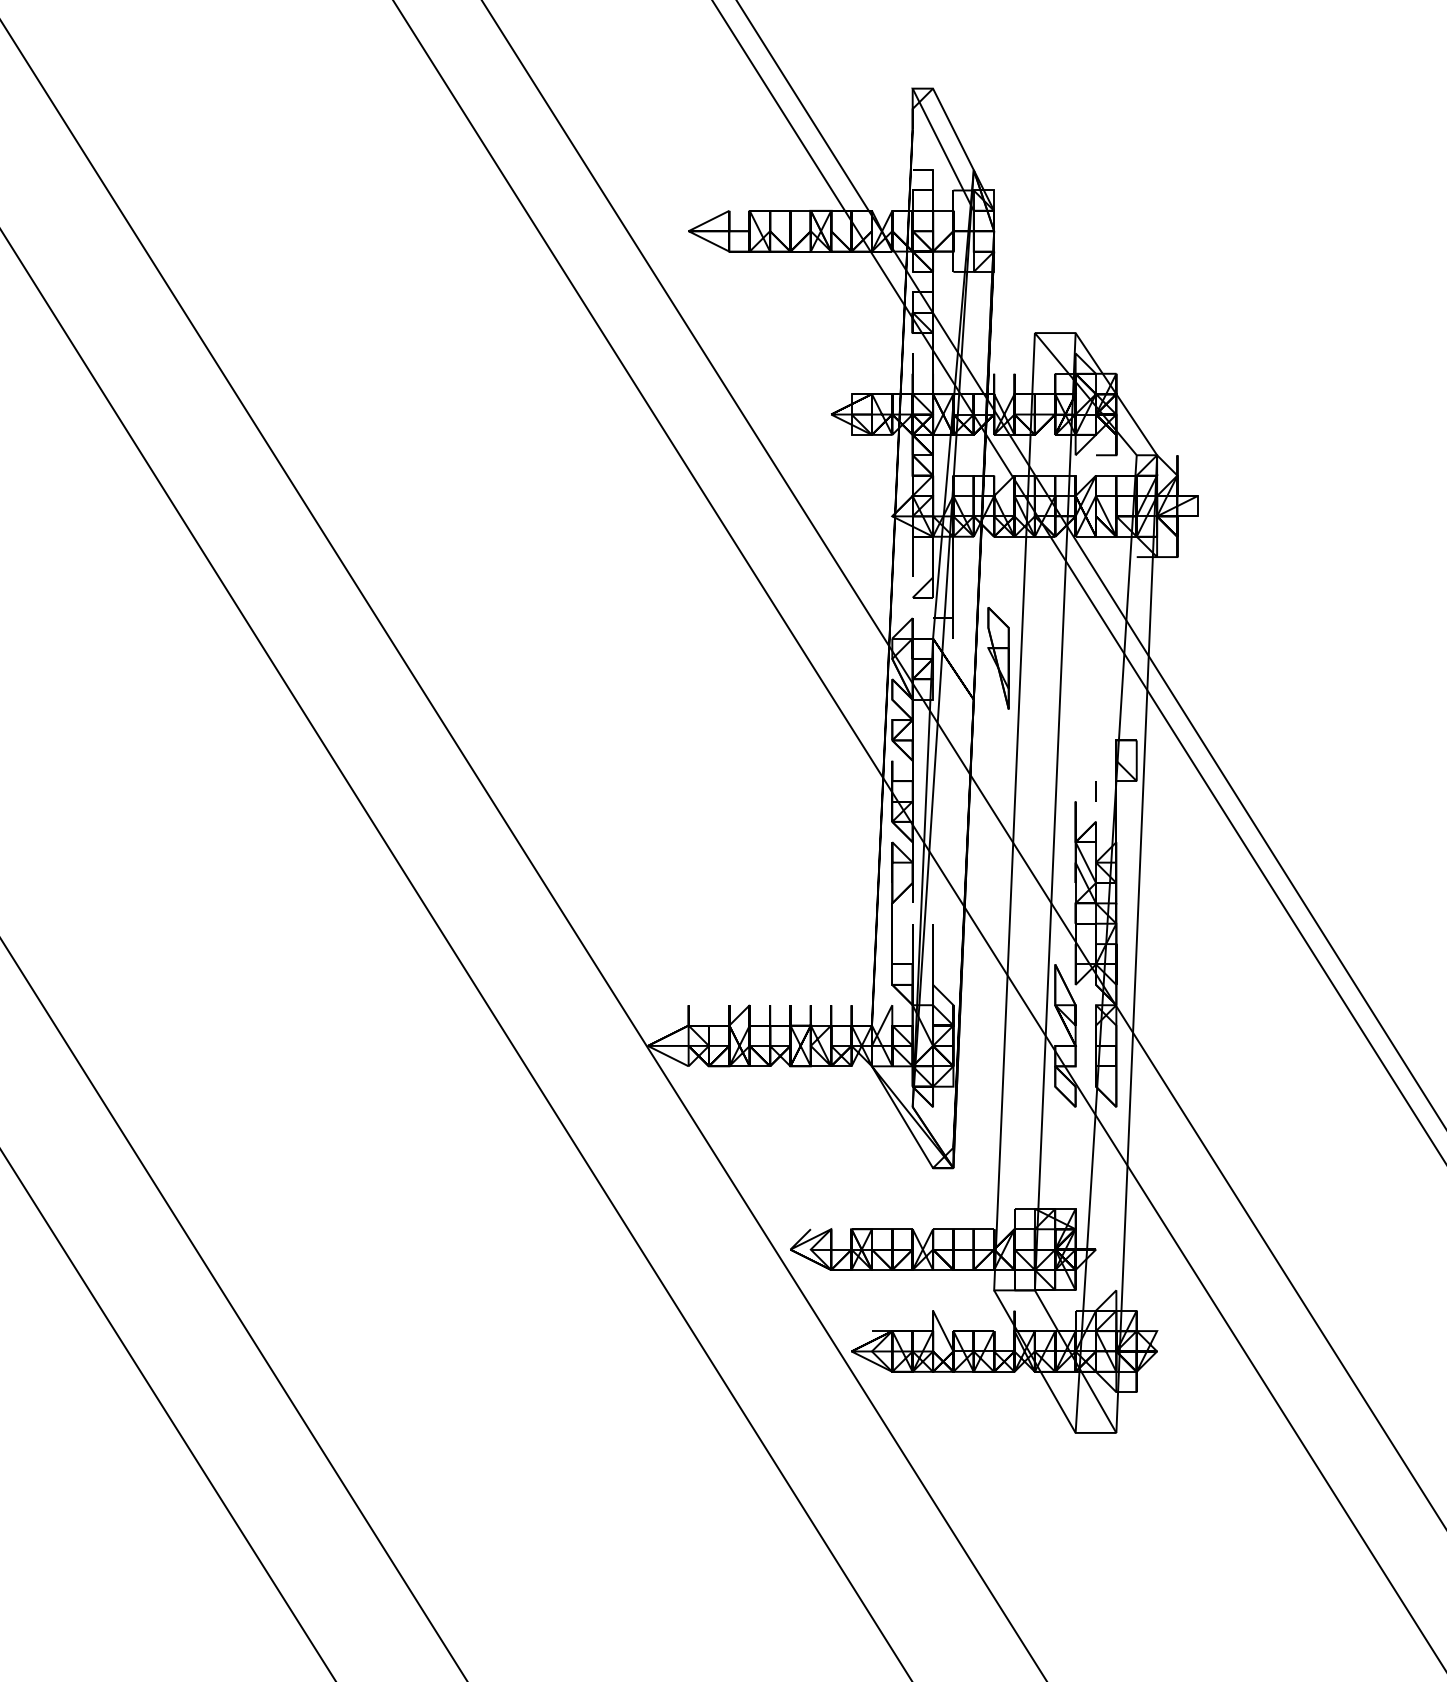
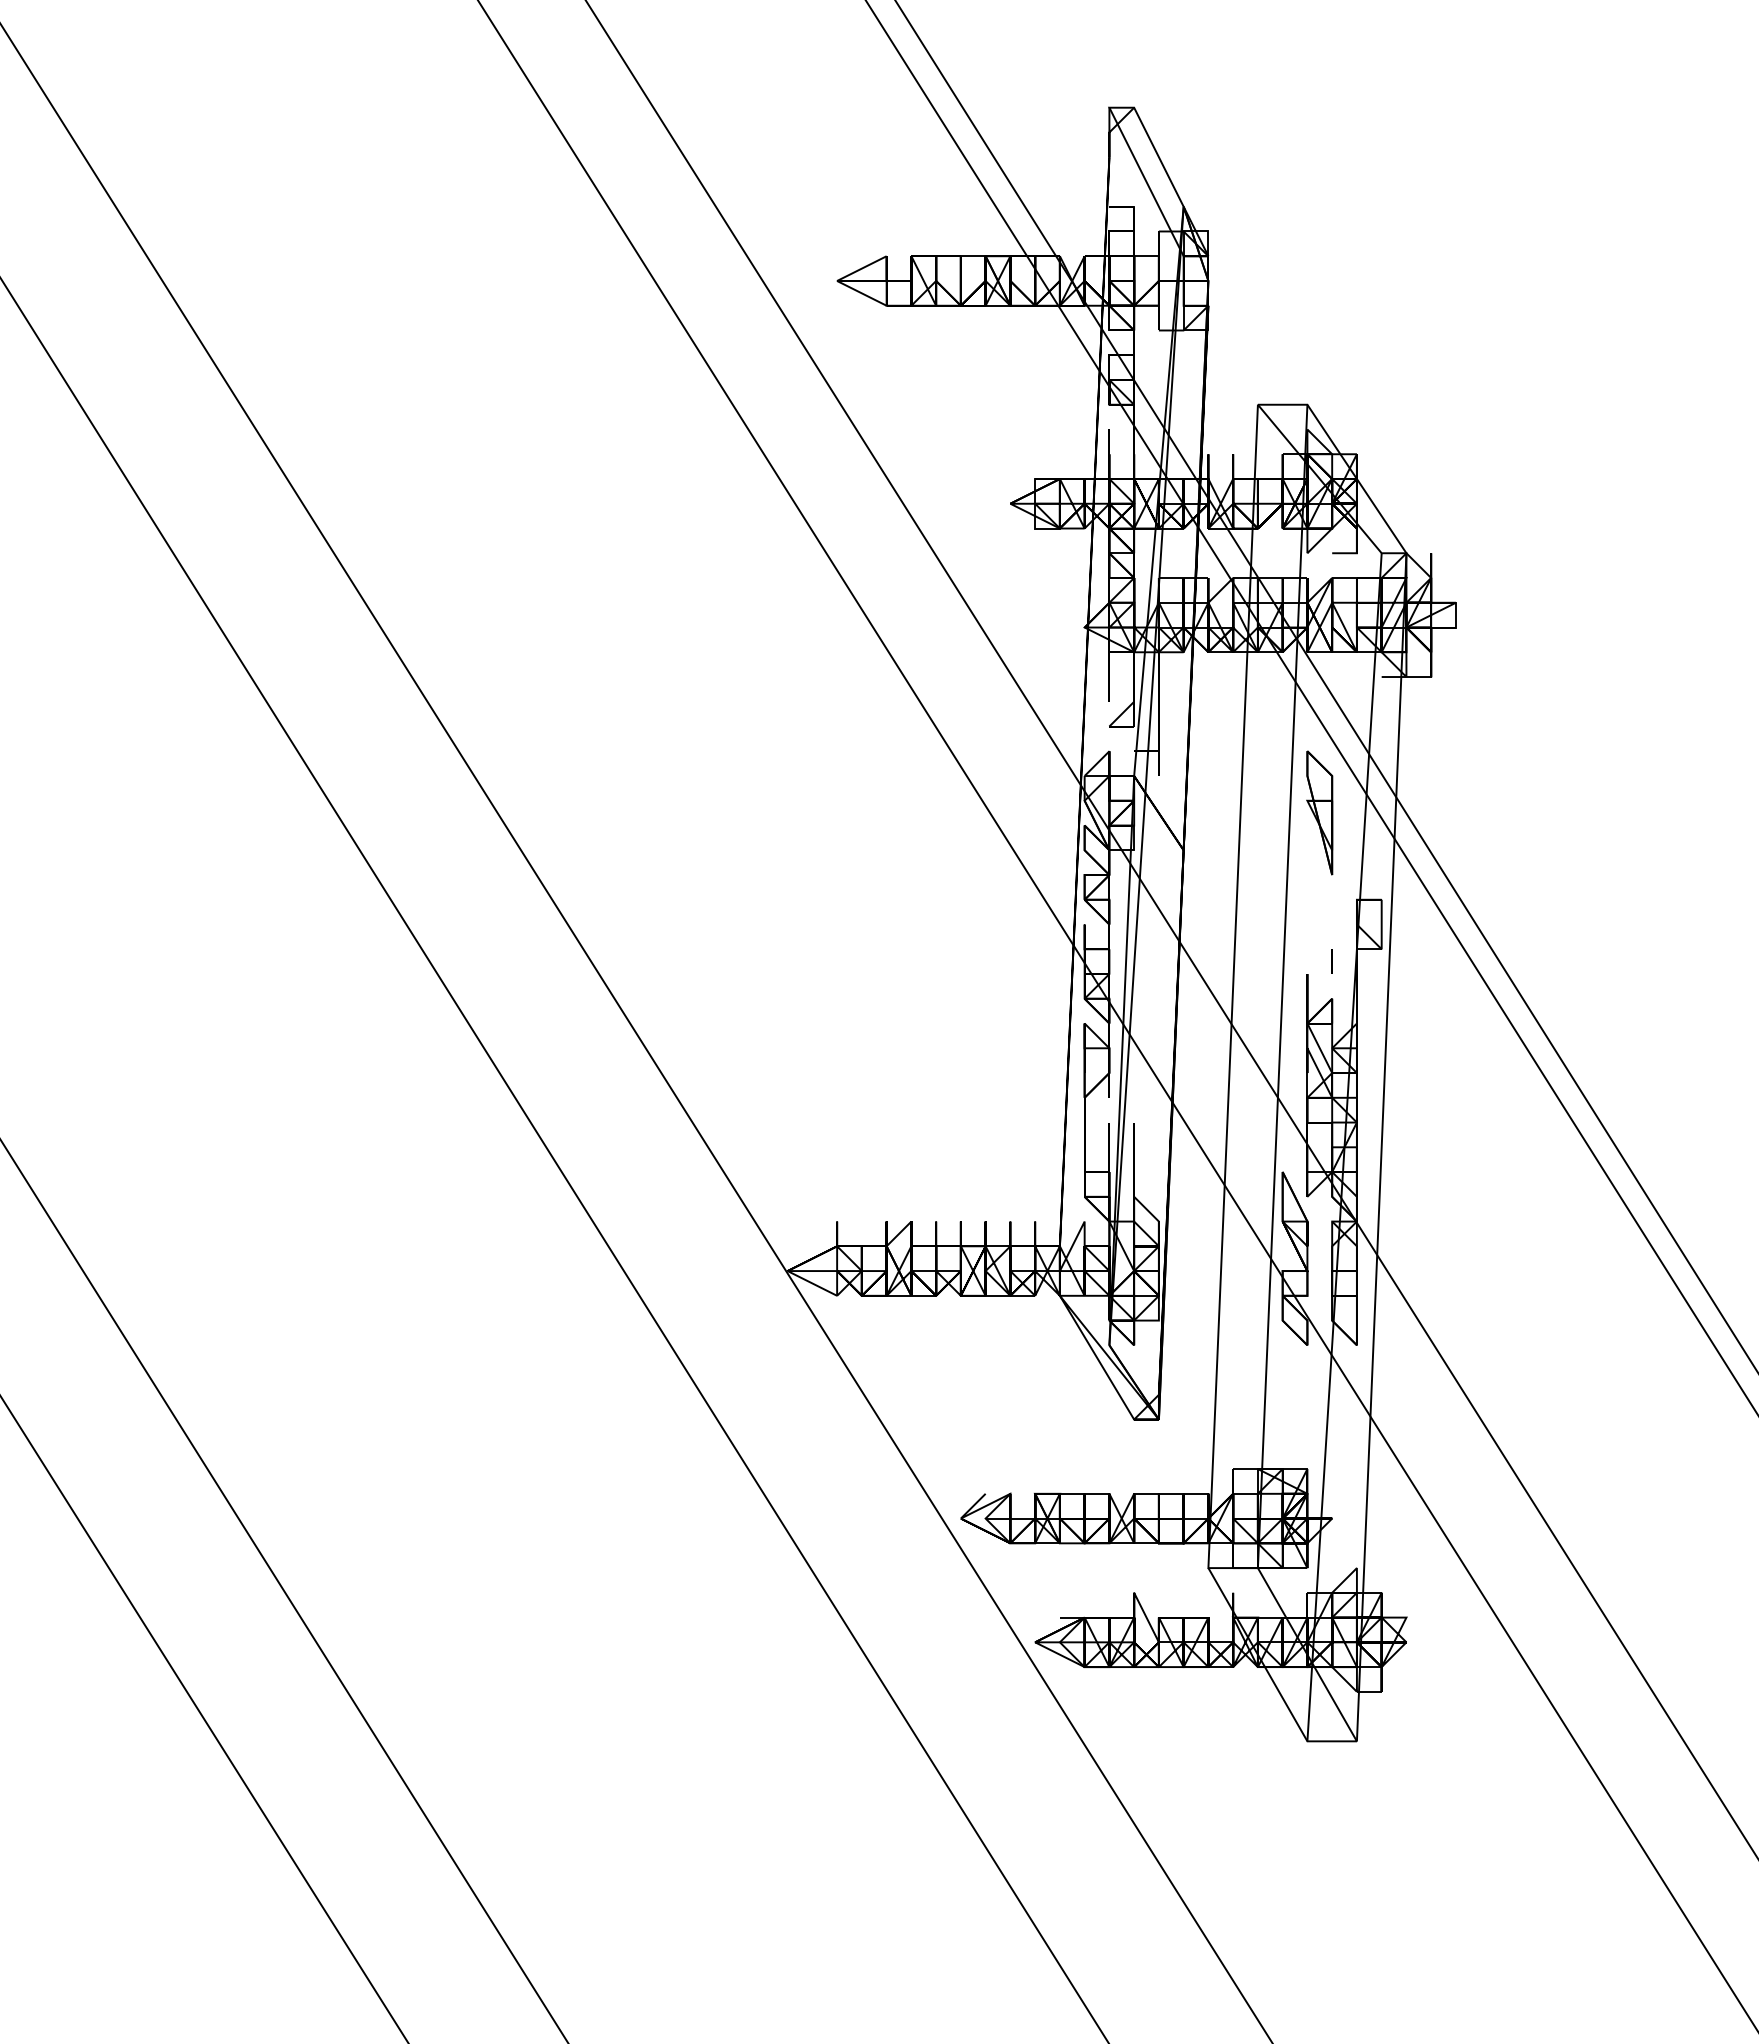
part: (998, 657) -> (1319, 812), moved

